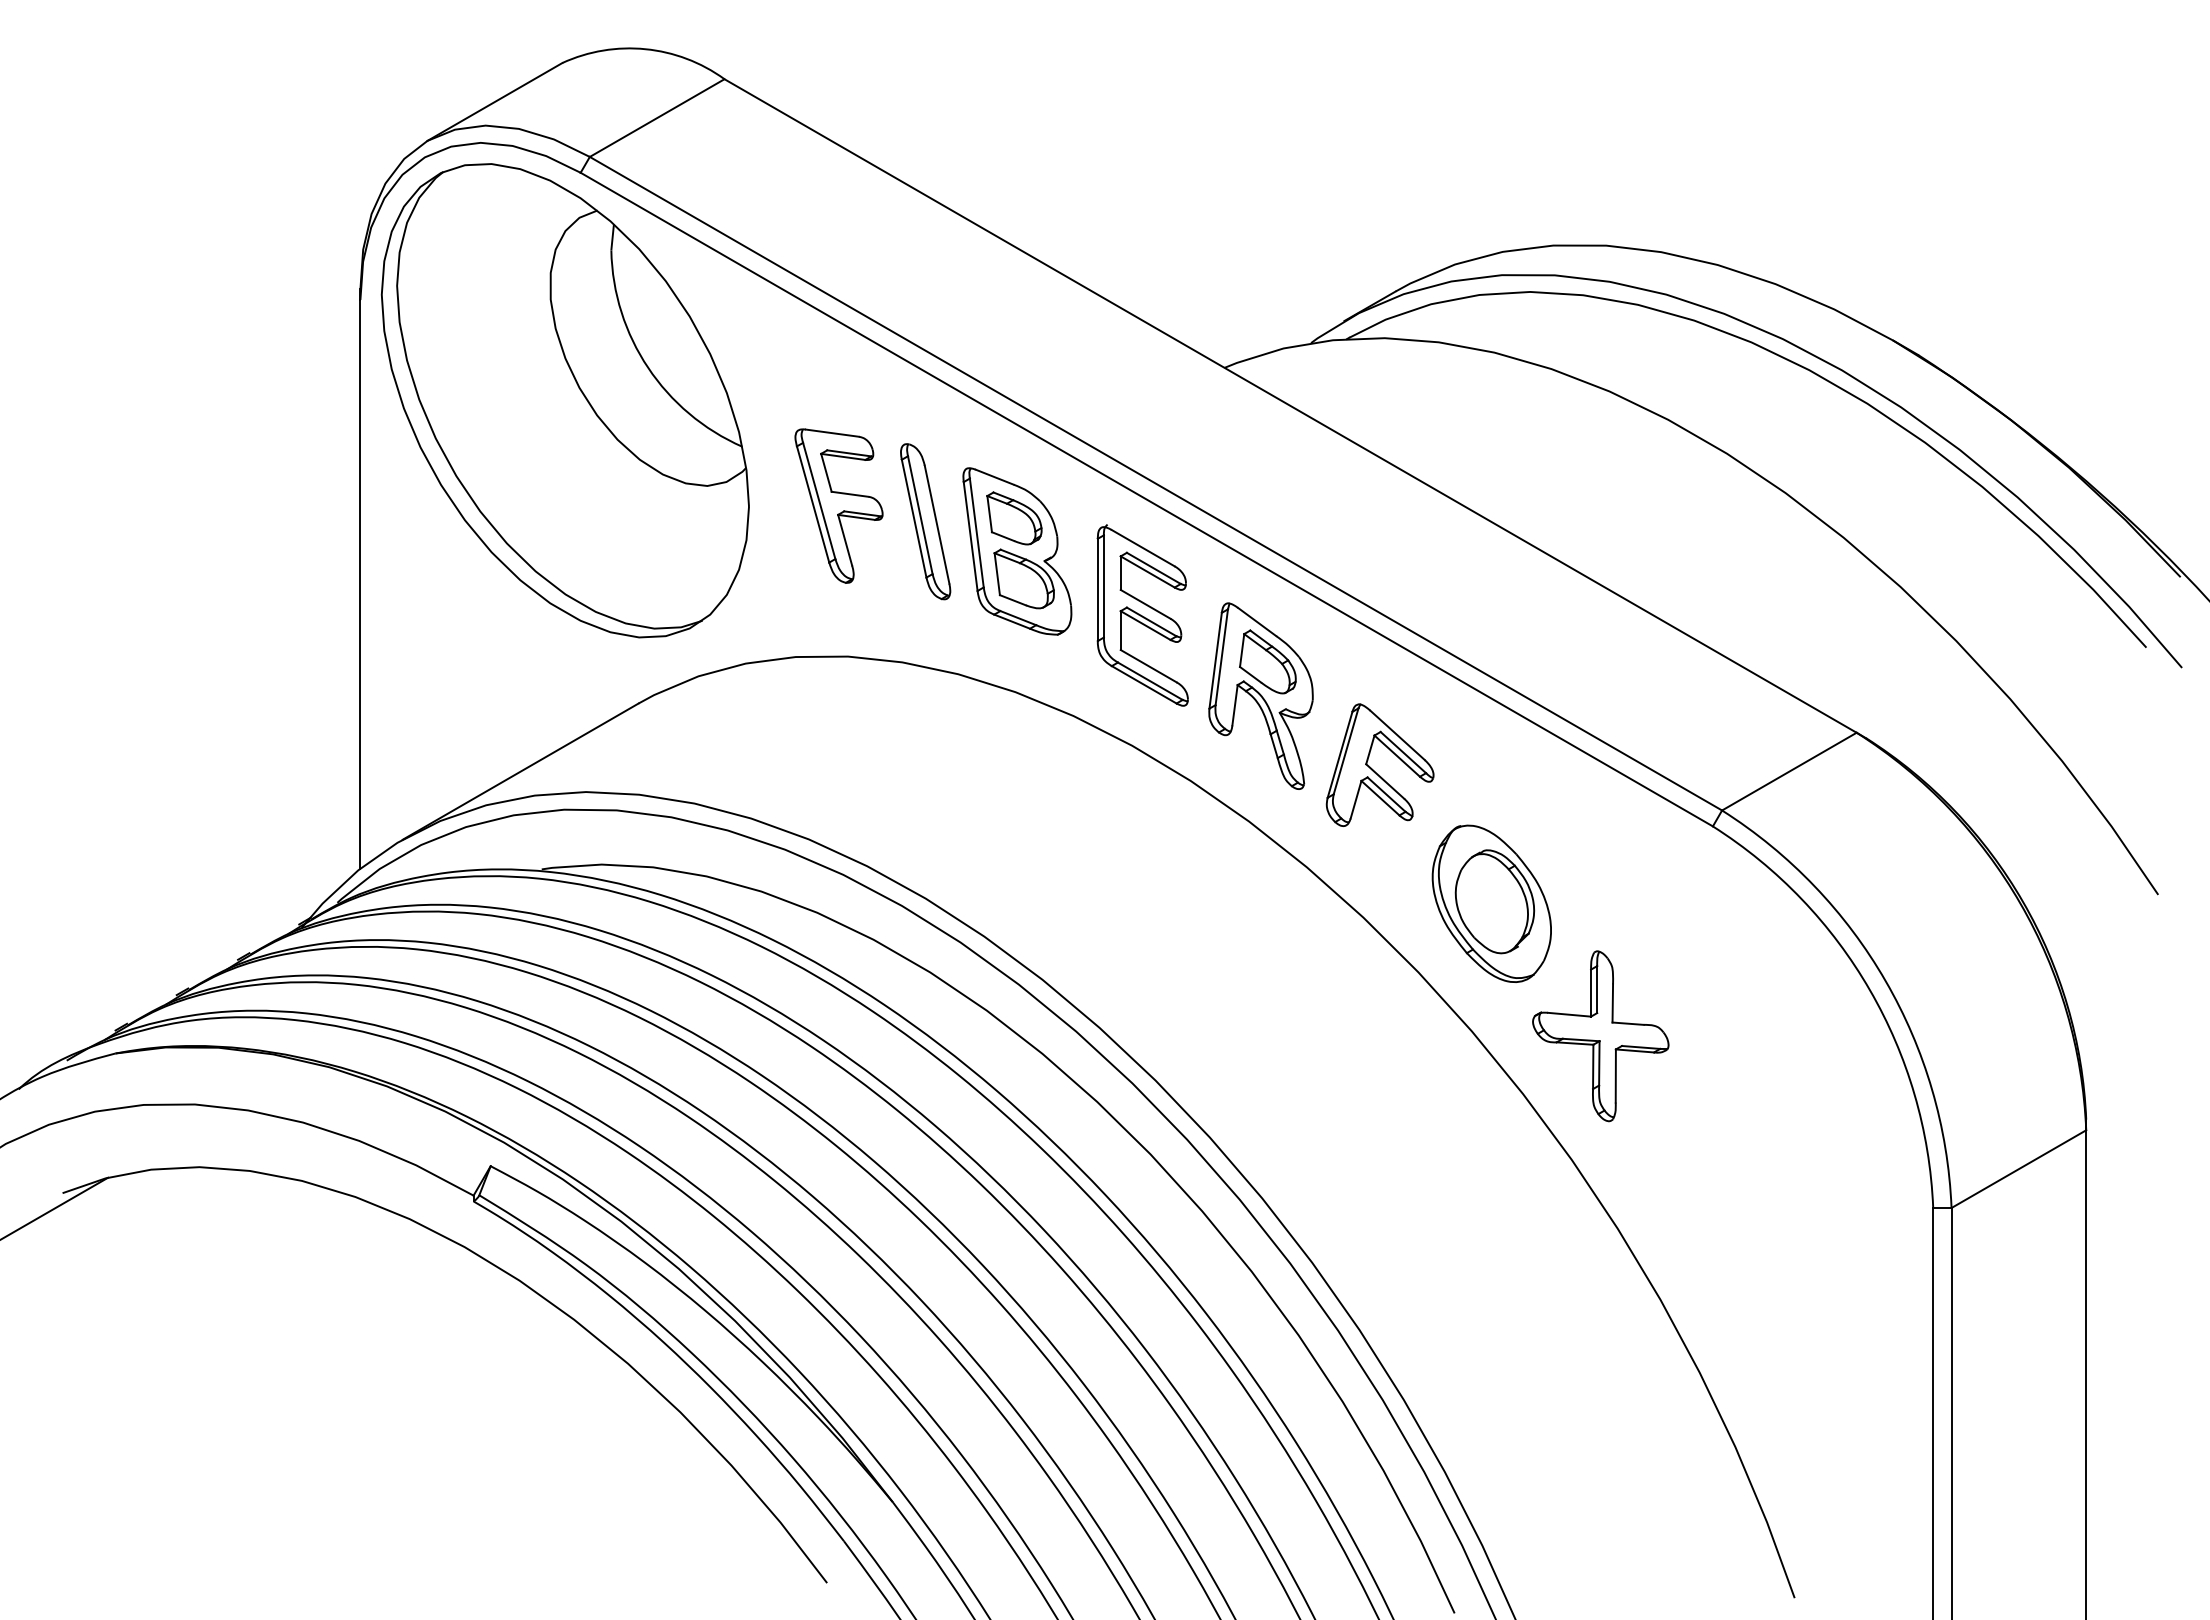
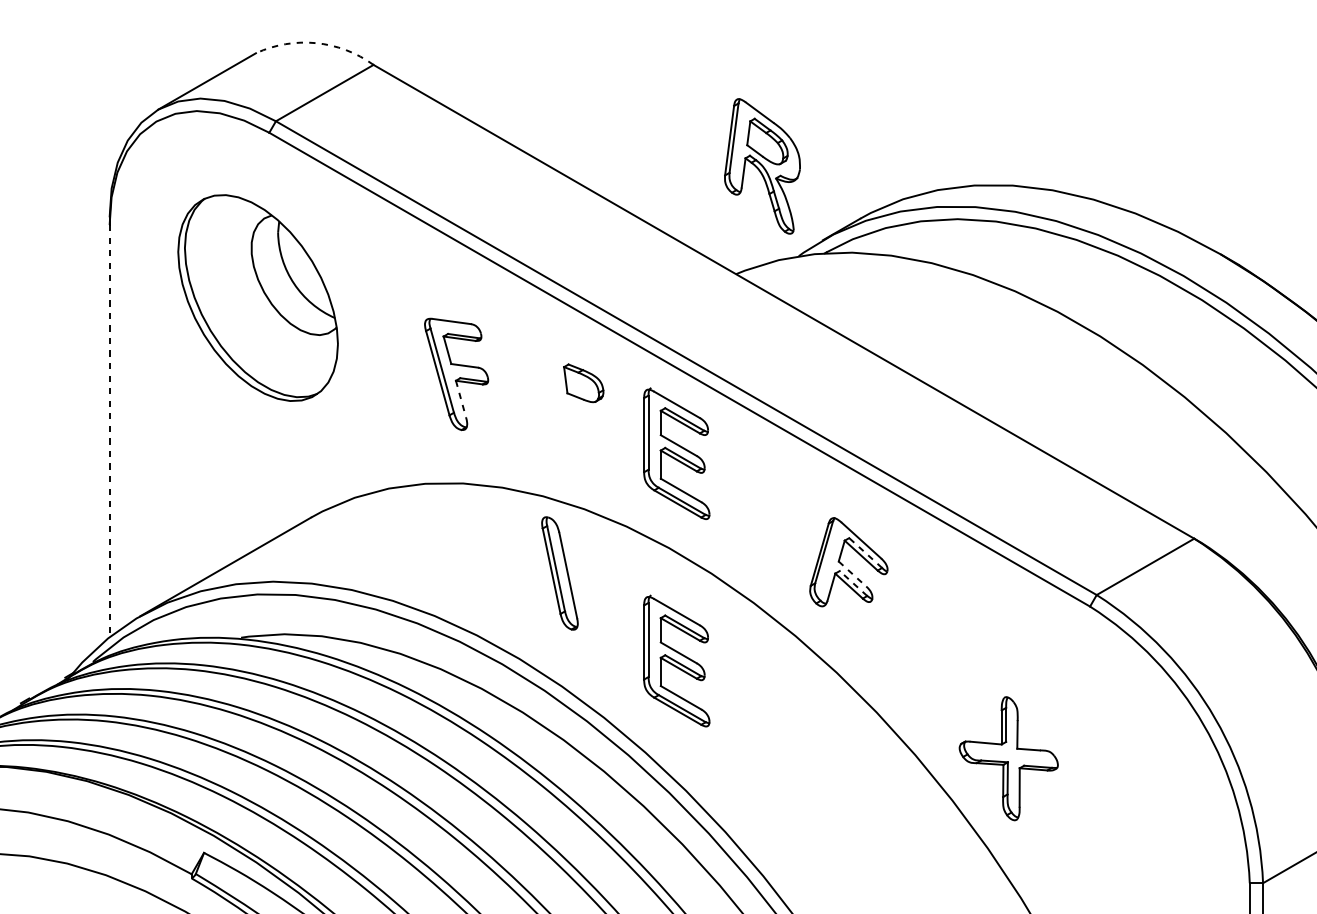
arc: (645, 49) -> (316, 43), solid -> dashed
part: (564, 400) -> (257, 297), size x0.6
part: (925, 521) -> (559, 573), moved
line: (845, 540) -> (461, 399), solid -> dashed
part: (1017, 551) -> (585, 407), removed
line: (360, 584) -> (109, 431), solid -> dashed
part: (1260, 695) -> (762, 165), moved
line: (1403, 752) -> (865, 553), solid -> dashed
line: (1385, 781) -> (852, 574), solid -> dashed
line: (1386, 794) -> (853, 583), solid -> dashed
part: (1142, 901) -> (676, 661), added
part: (1491, 903) -> (929, 662), removed

